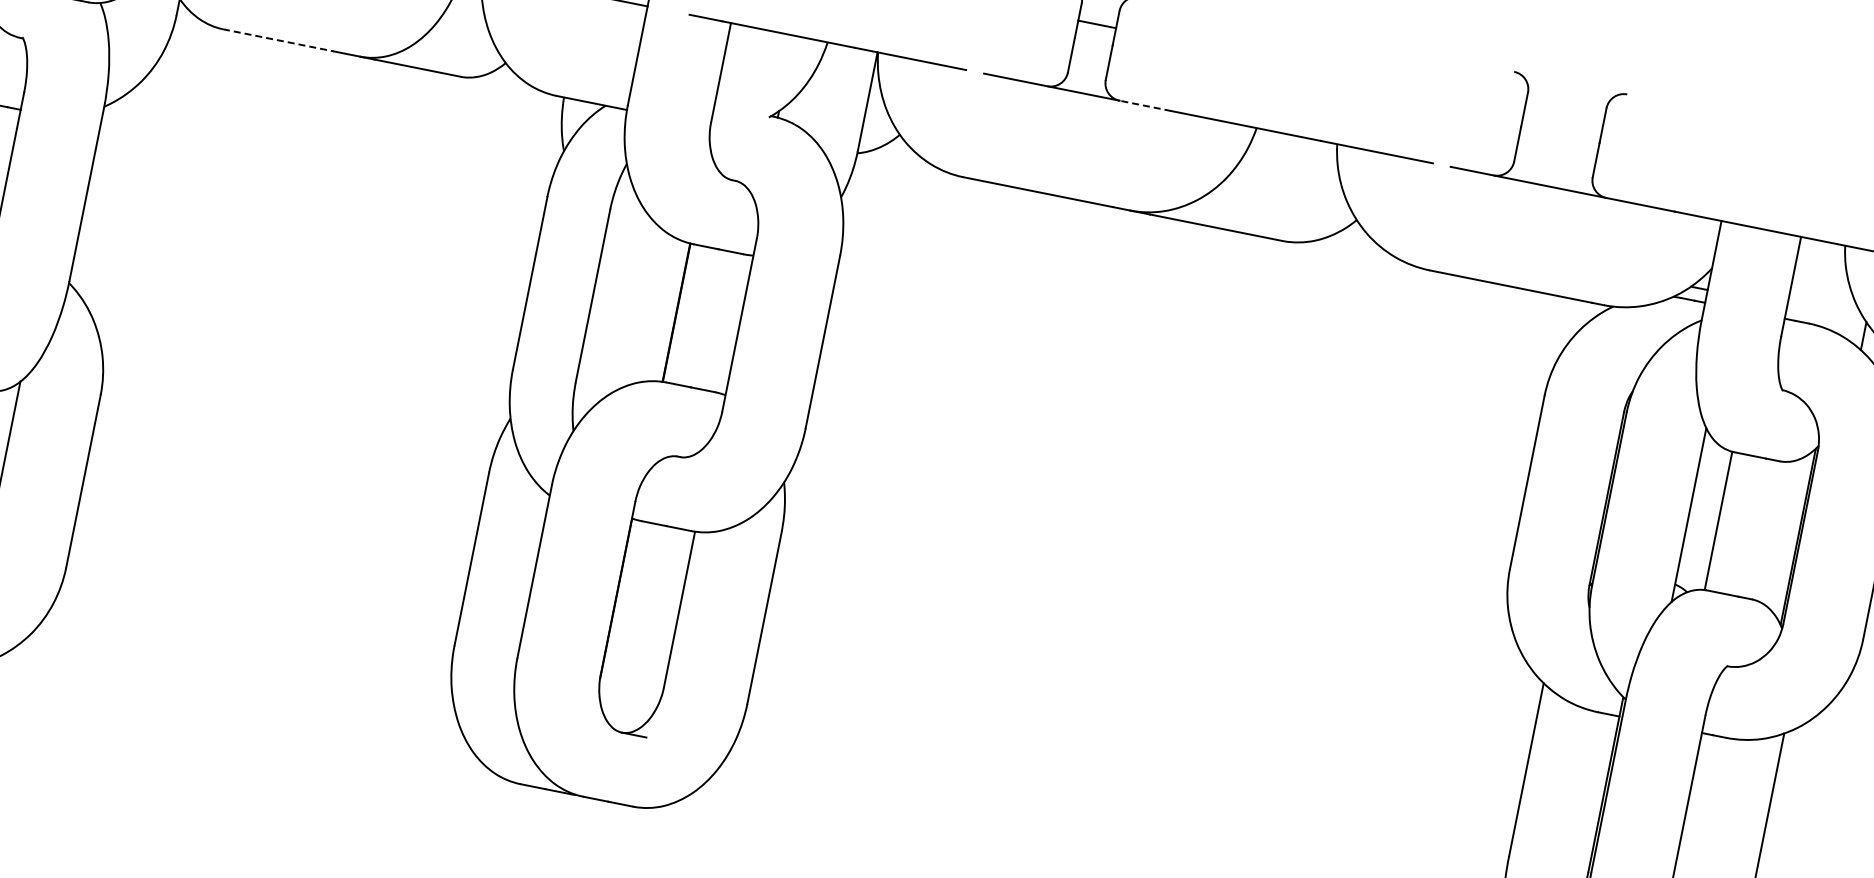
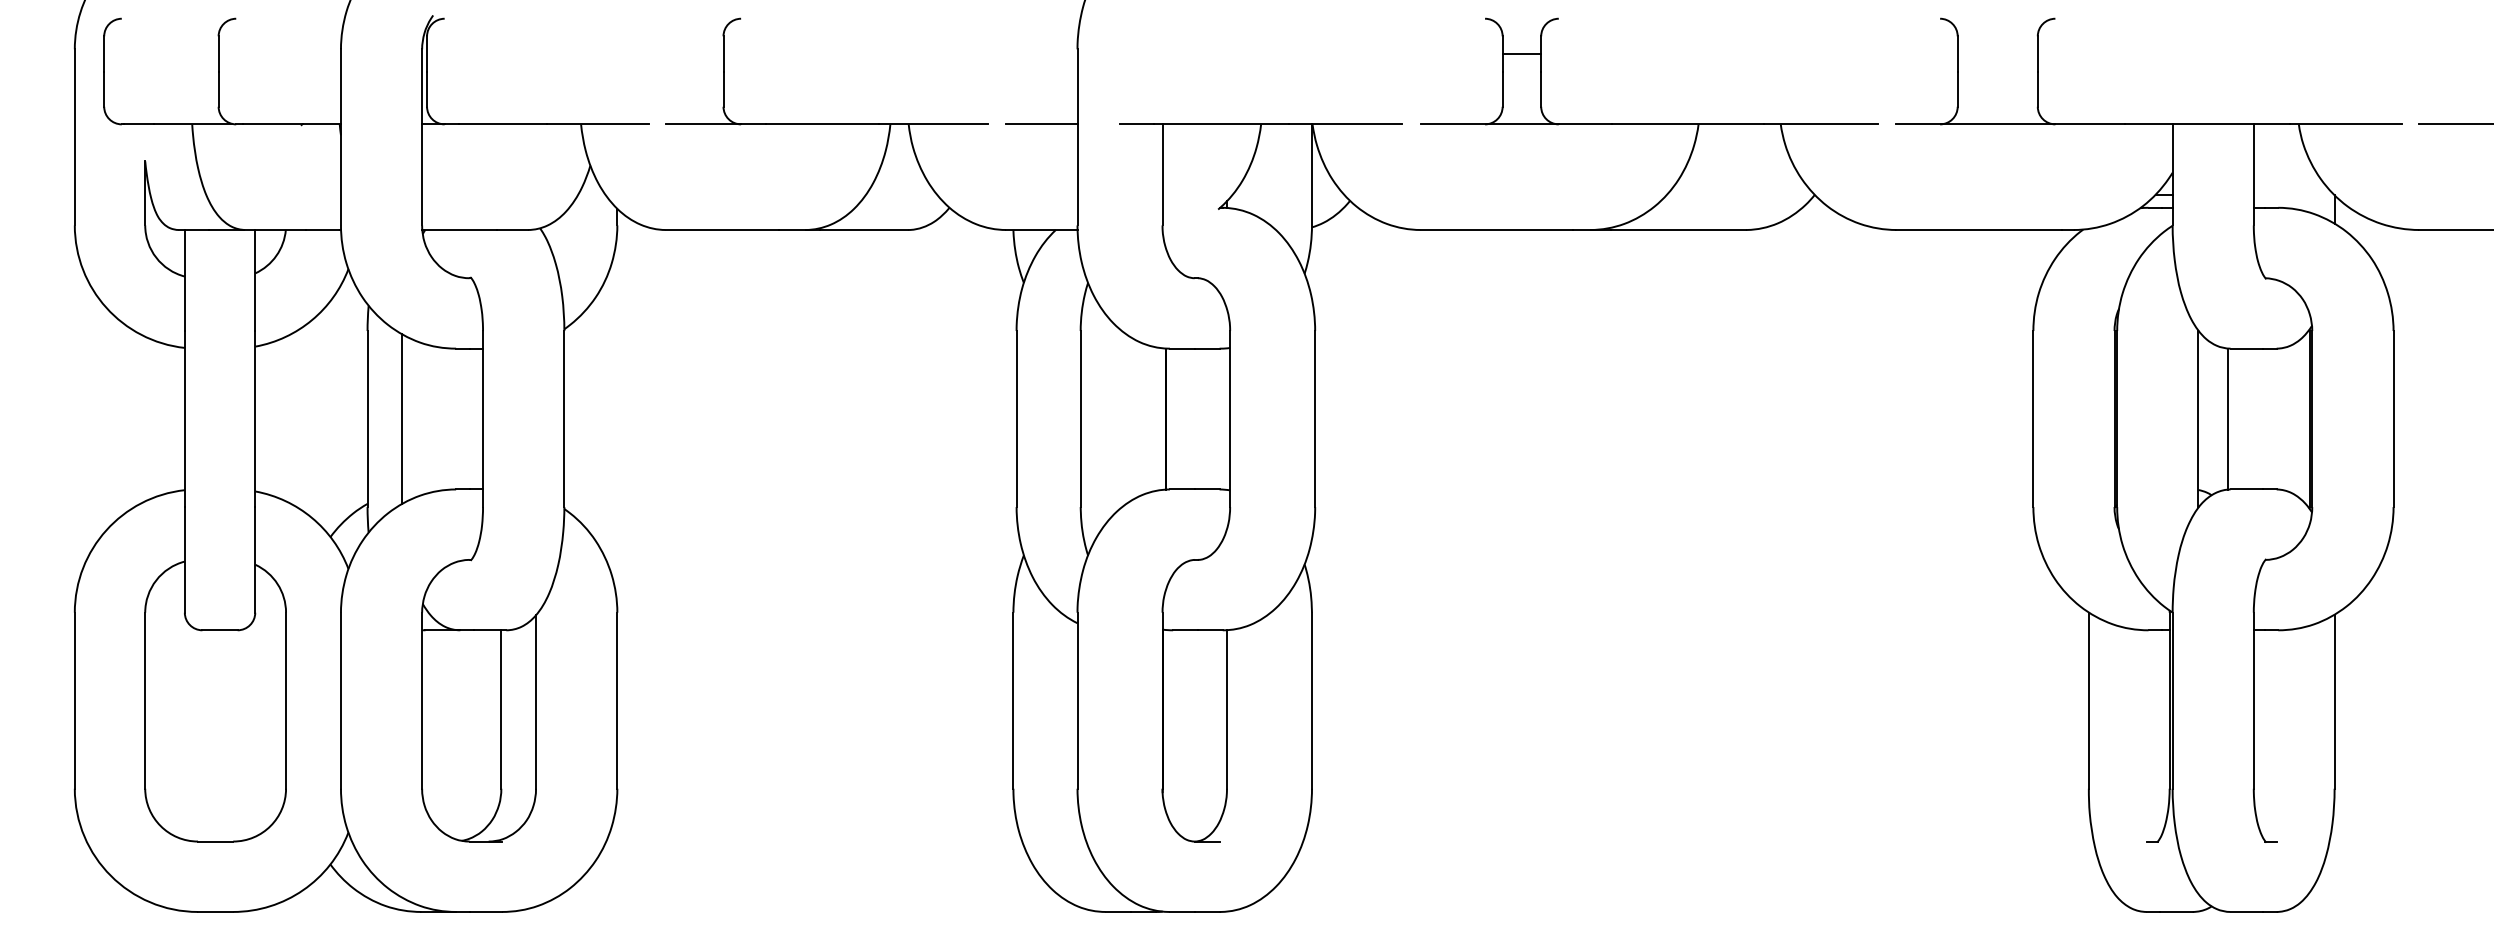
line: (278, 40) -> (722, 230), dashed -> solid
line: (1144, 105) -> (1584, 124), dashed -> solid

